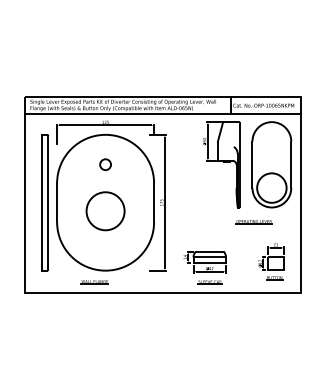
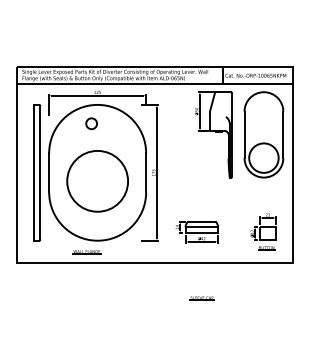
circle: (105, 164) -> (91, 123), moved
circle: (105, 211) -> (97, 181), size x1.6
line: (253, 222) -> (245, 192), removed
line: (209, 282) -> (201, 298), moved

